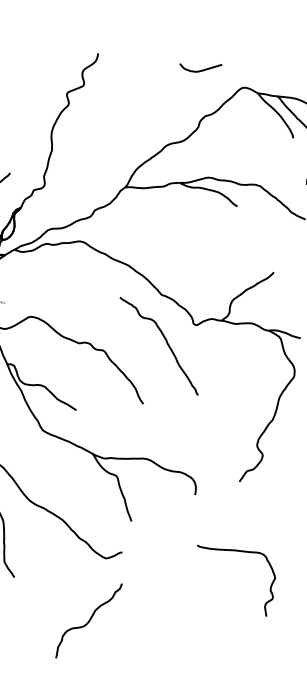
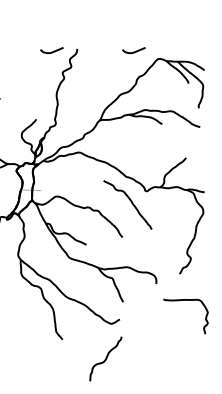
curve: (50, 53) -> (51, 51), added
part: (236, 551) -> (185, 300), moved

